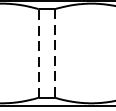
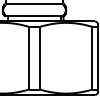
line: (38, 52) -> (28, 57), dashed -> solid
line: (55, 53) -> (40, 58), dashed -> solid

